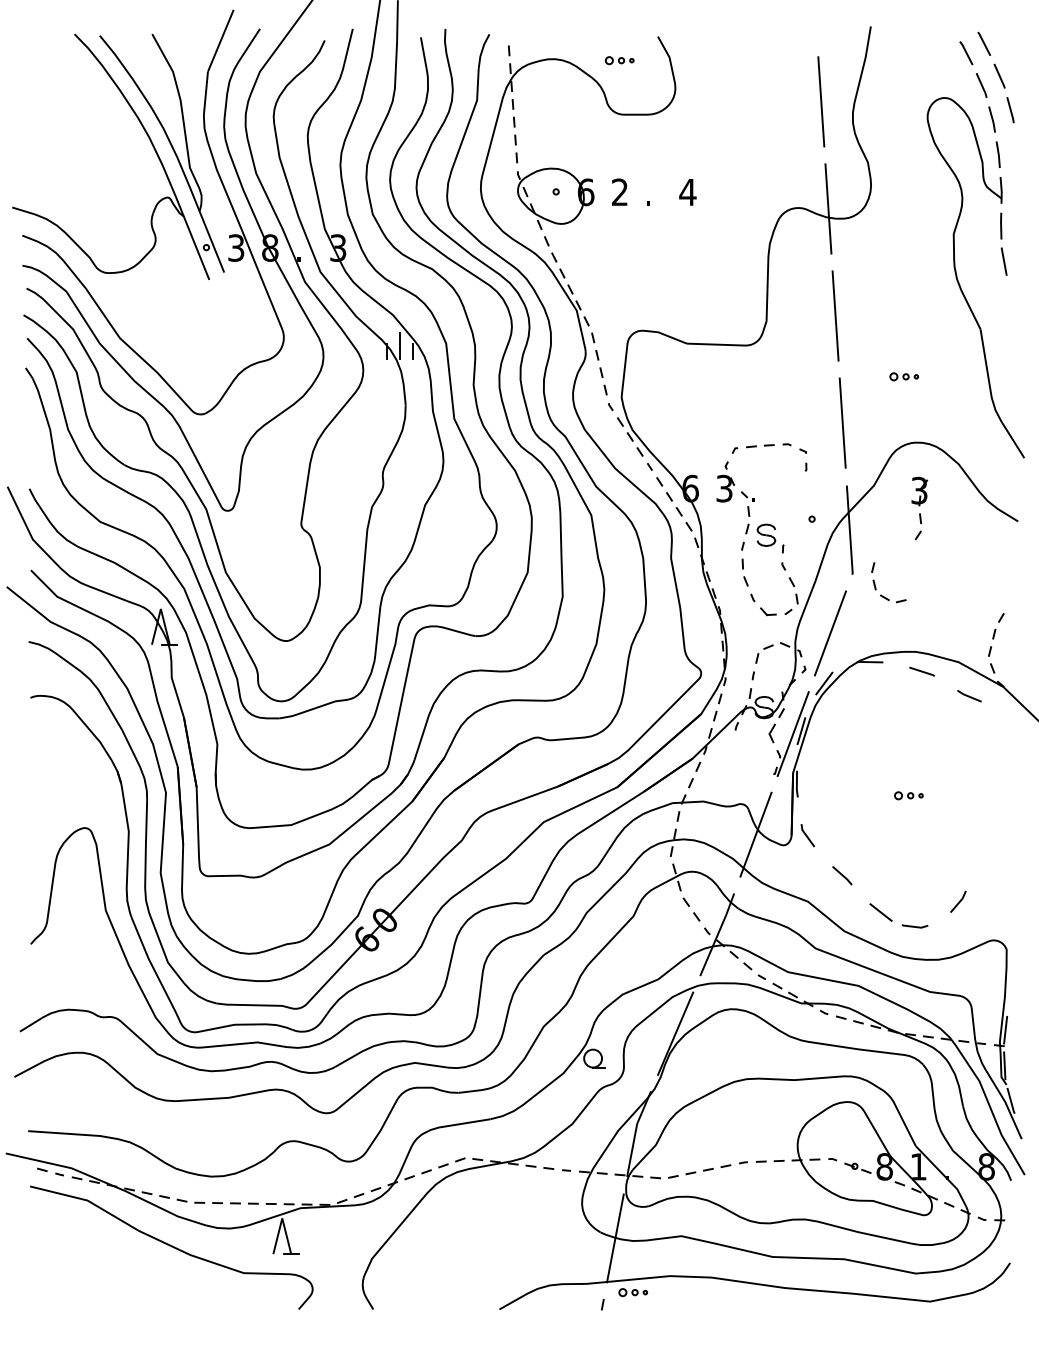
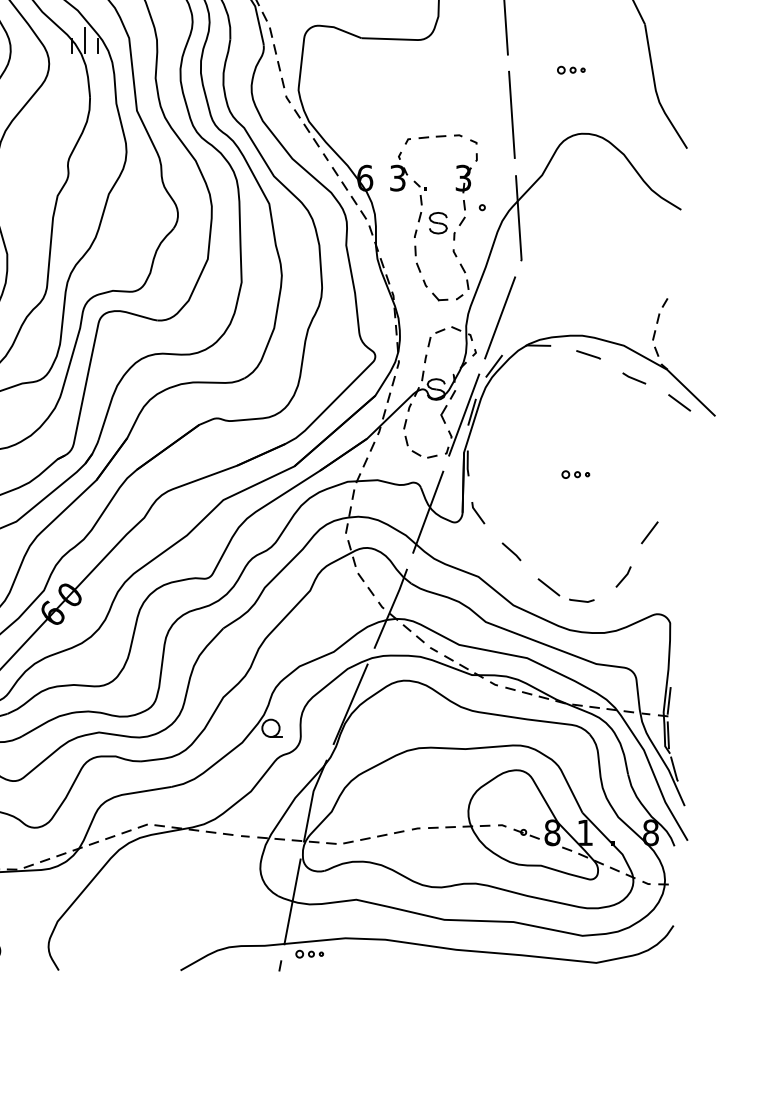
part: (919, 508) -> (463, 195), moved
part: (876, 587) -> (408, 443), moved
line: (1016, 721) -> (679, 402), added
line: (985, 855) -> (649, 532), added

